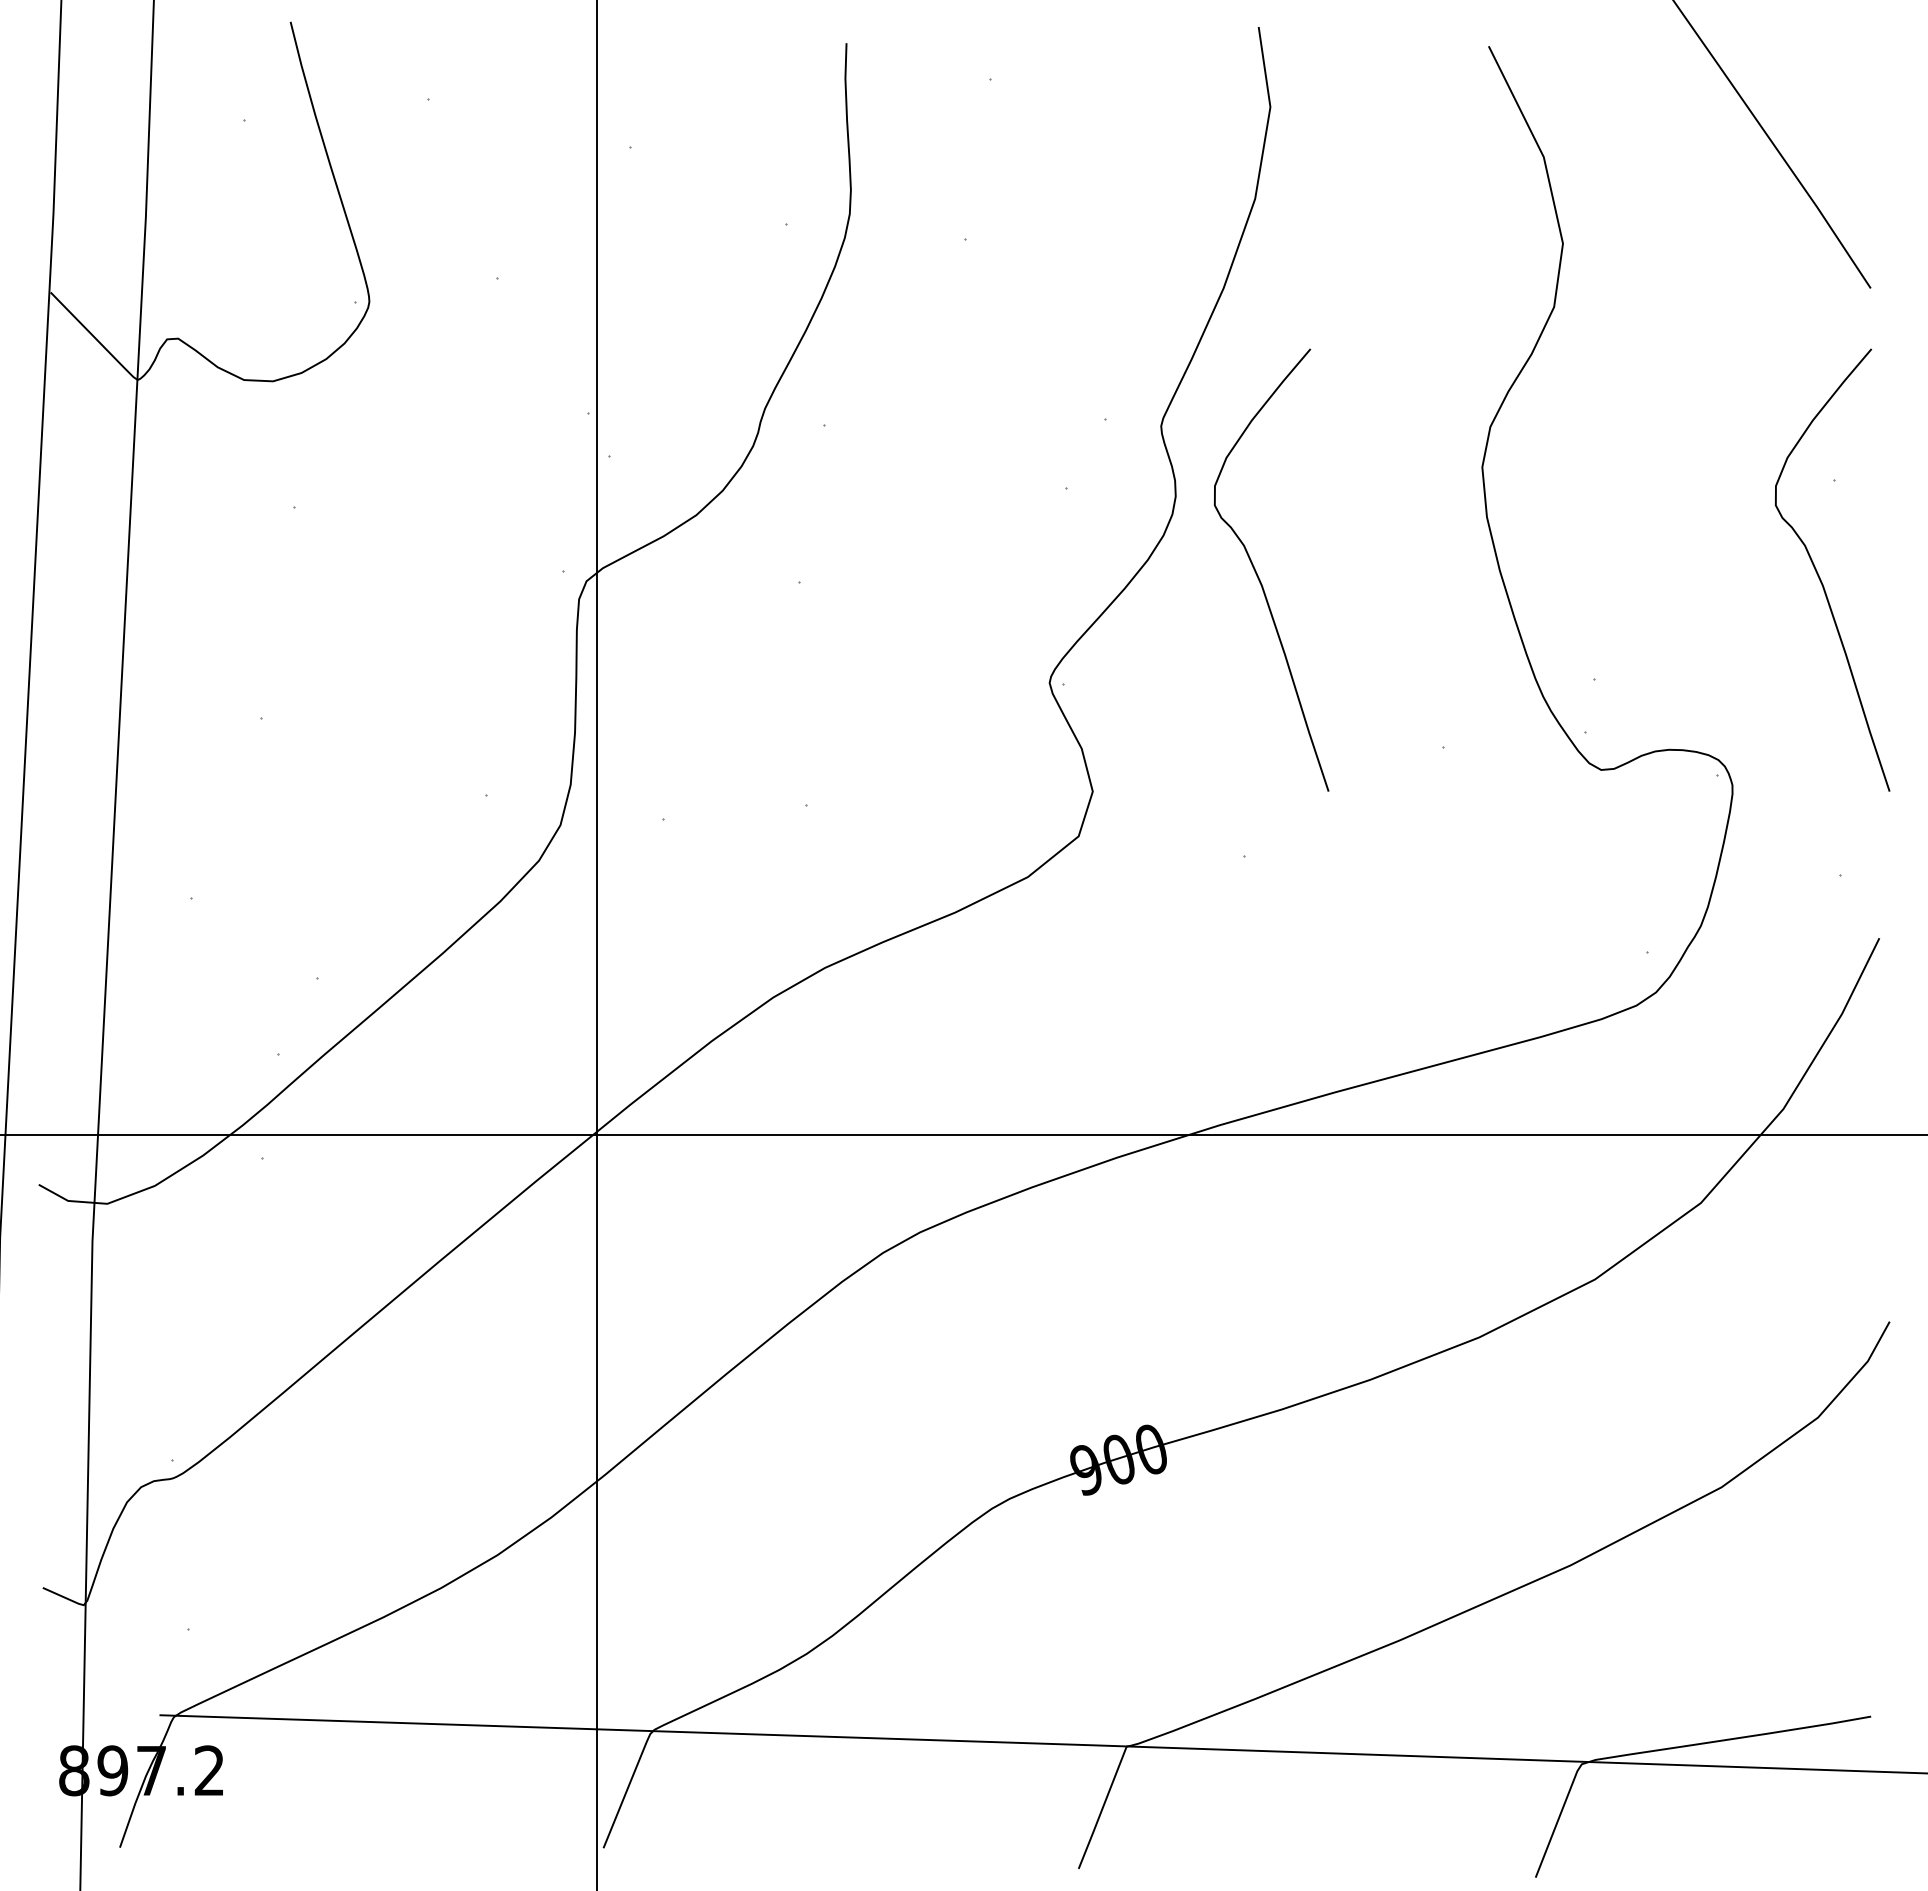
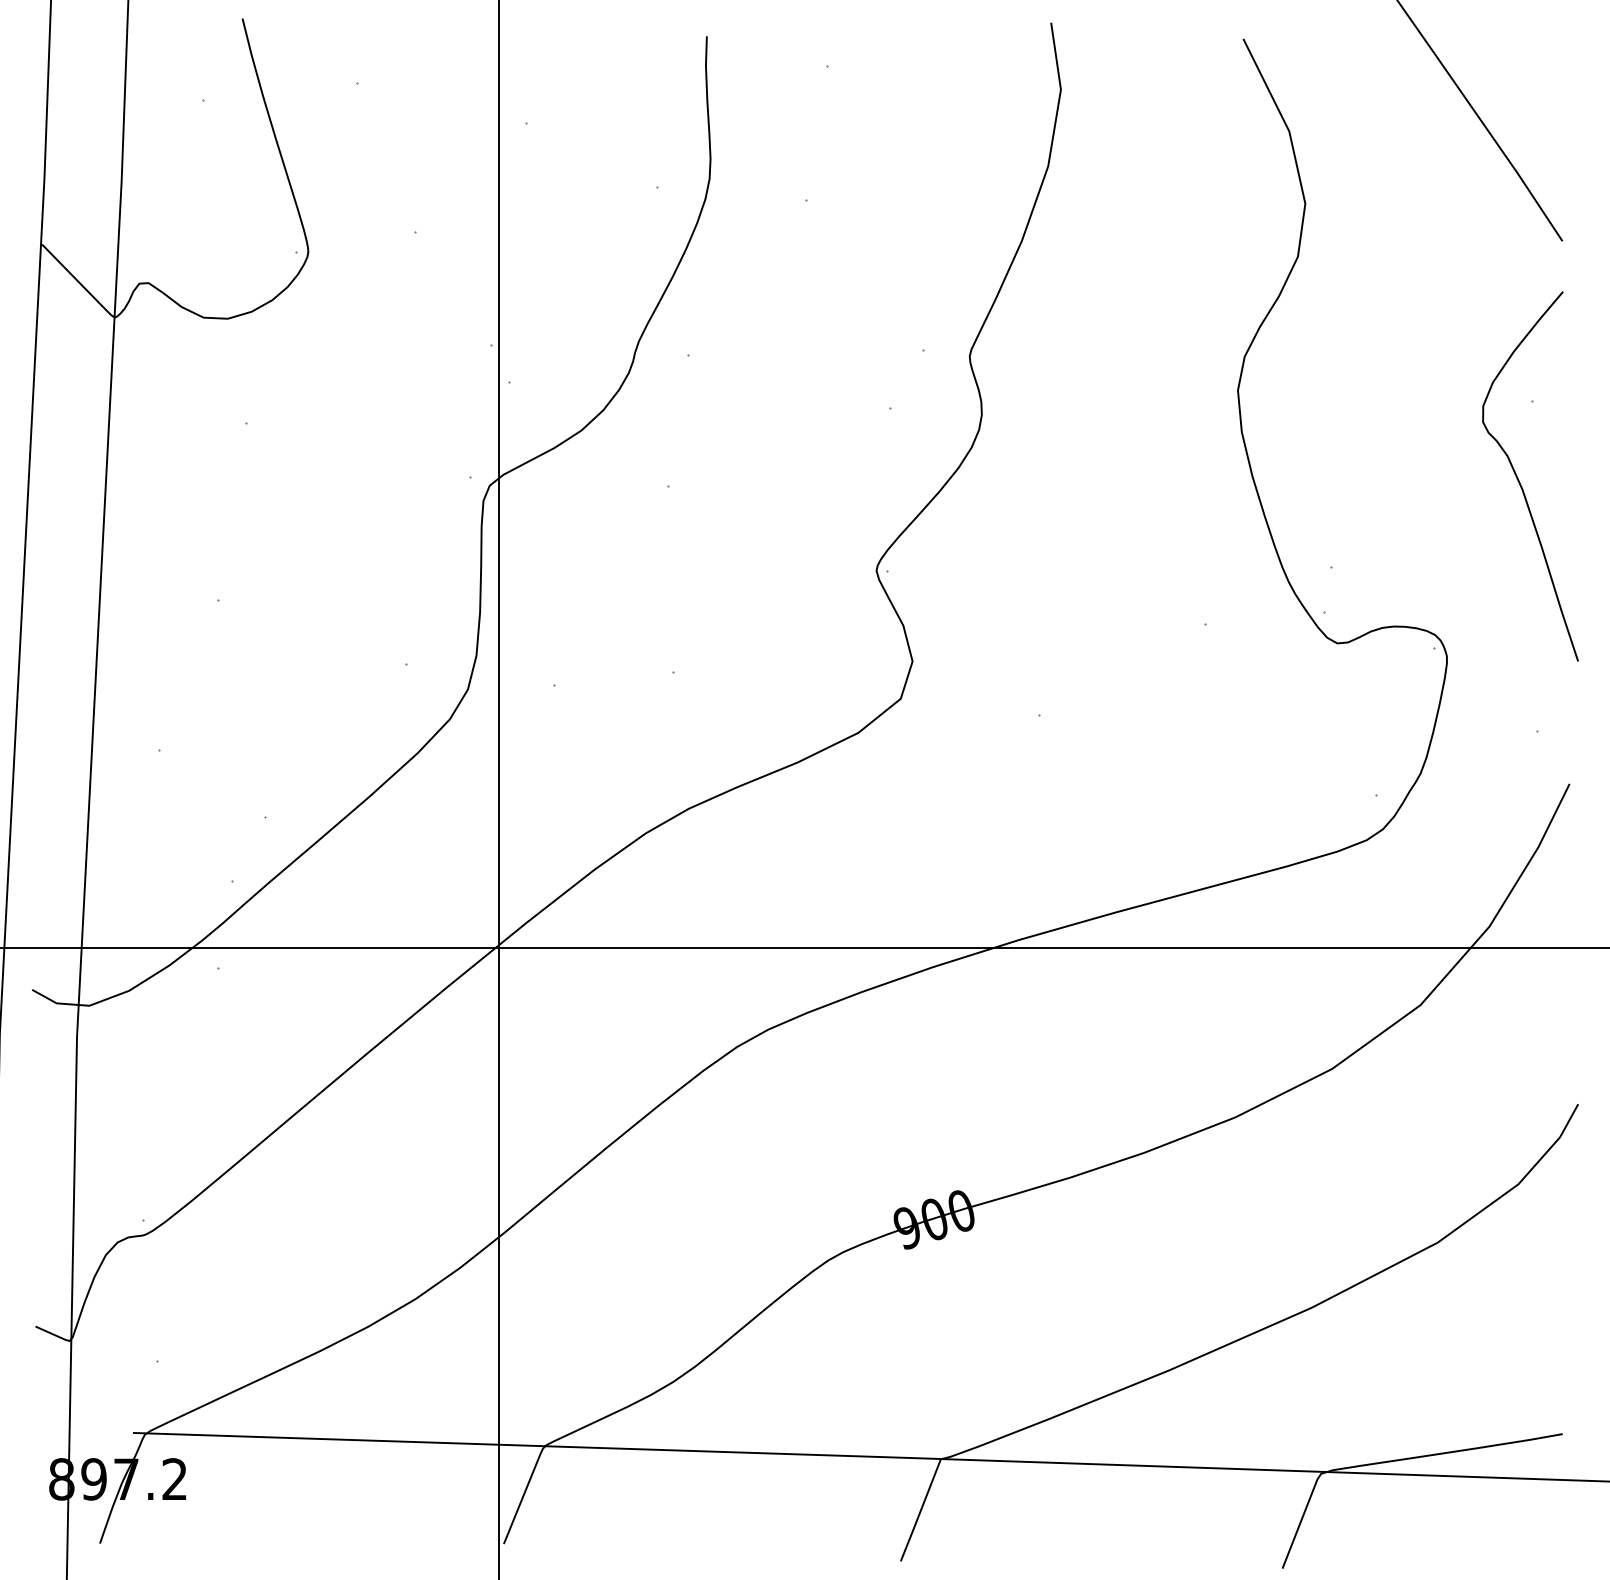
curve: (1258, 575) -> (1050, 480), removed

